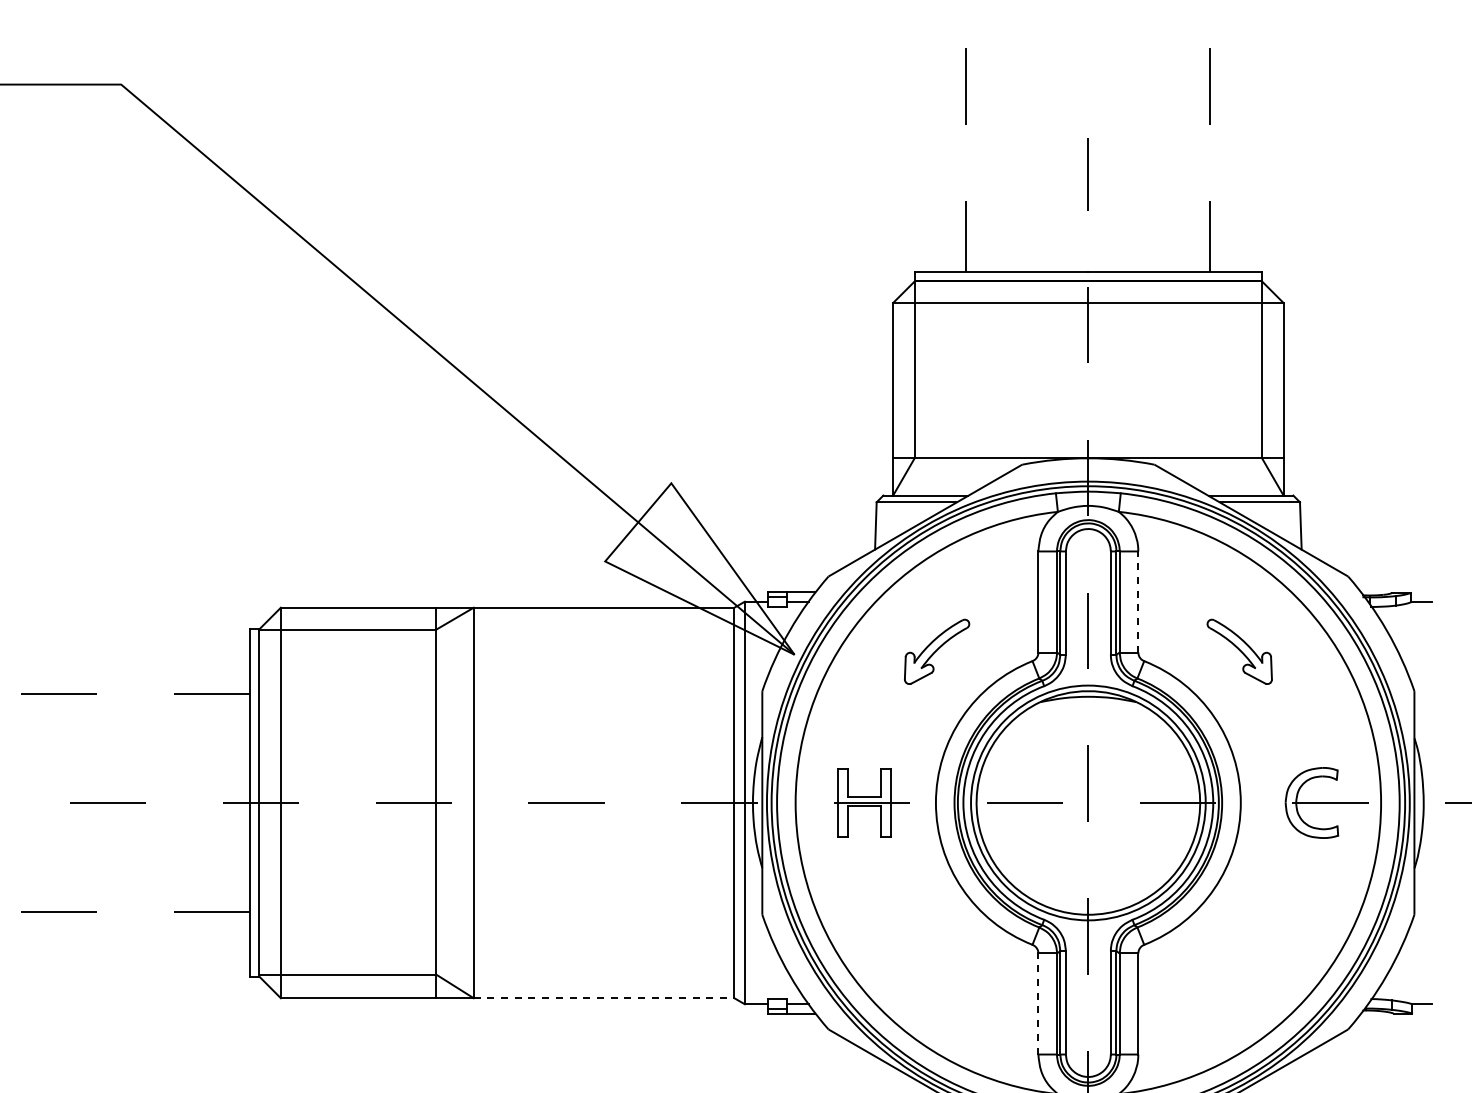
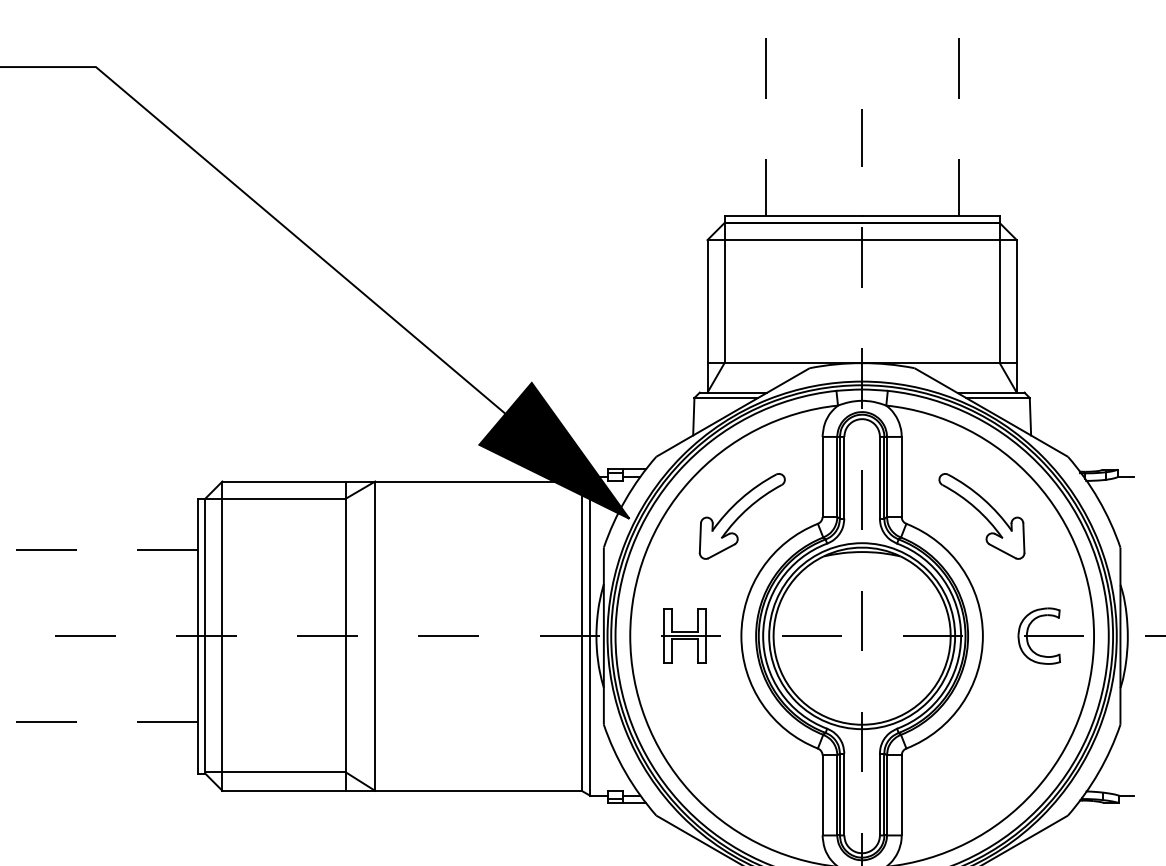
fill: (699, 568) -> (554, 450), added
line: (1138, 601) -> (901, 476), dashed -> solid
part: (936, 651) -> (741, 516), size x1.67
part: (1239, 651) -> (981, 516), size x1.67
line: (604, 998) -> (478, 791), dashed -> solid
line: (1038, 1003) -> (822, 795), dashed -> solid

